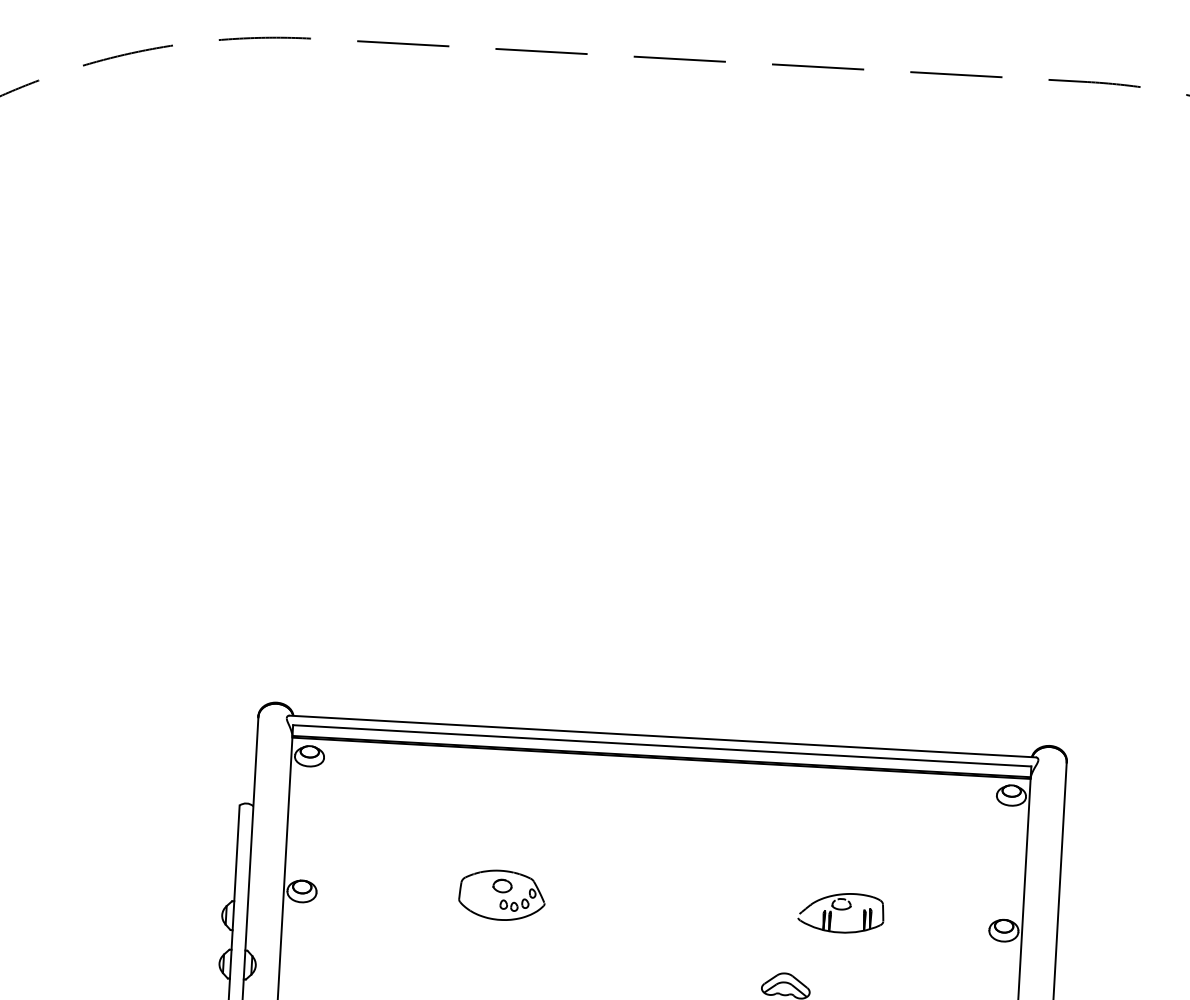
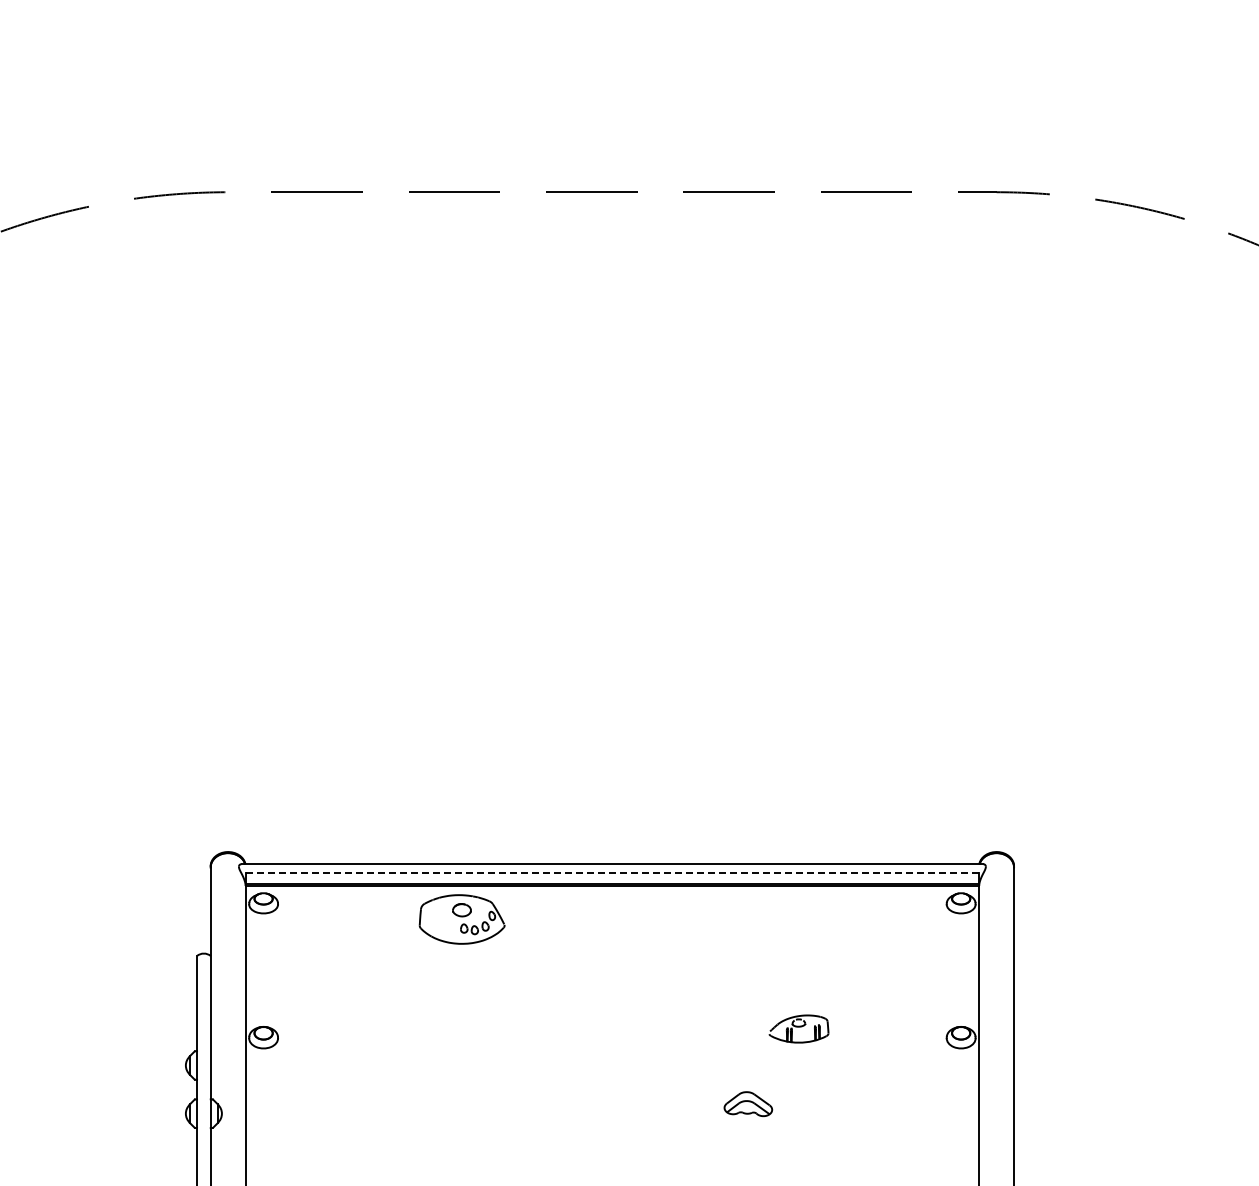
line: (662, 745) -> (612, 873), solid -> dashed
part: (501, 895) -> (461, 919), moved
part: (840, 912) -> (798, 1028), size x0.7

